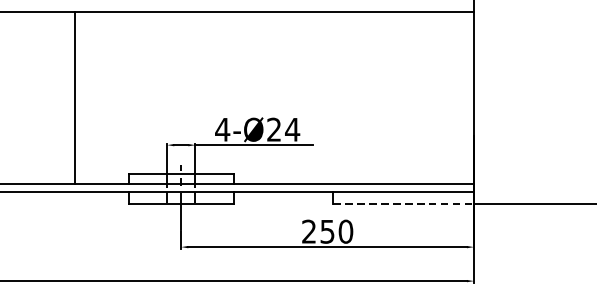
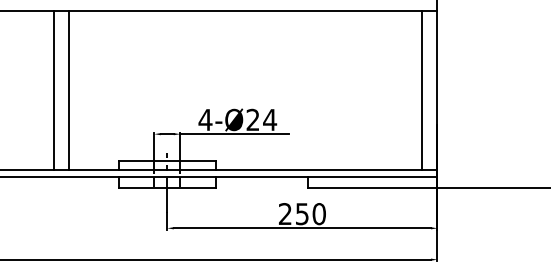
line: (57, 97) -> (53, 90), added
line: (457, 97) -> (422, 90), added
line: (403, 204) -> (372, 188), dashed -> solid

